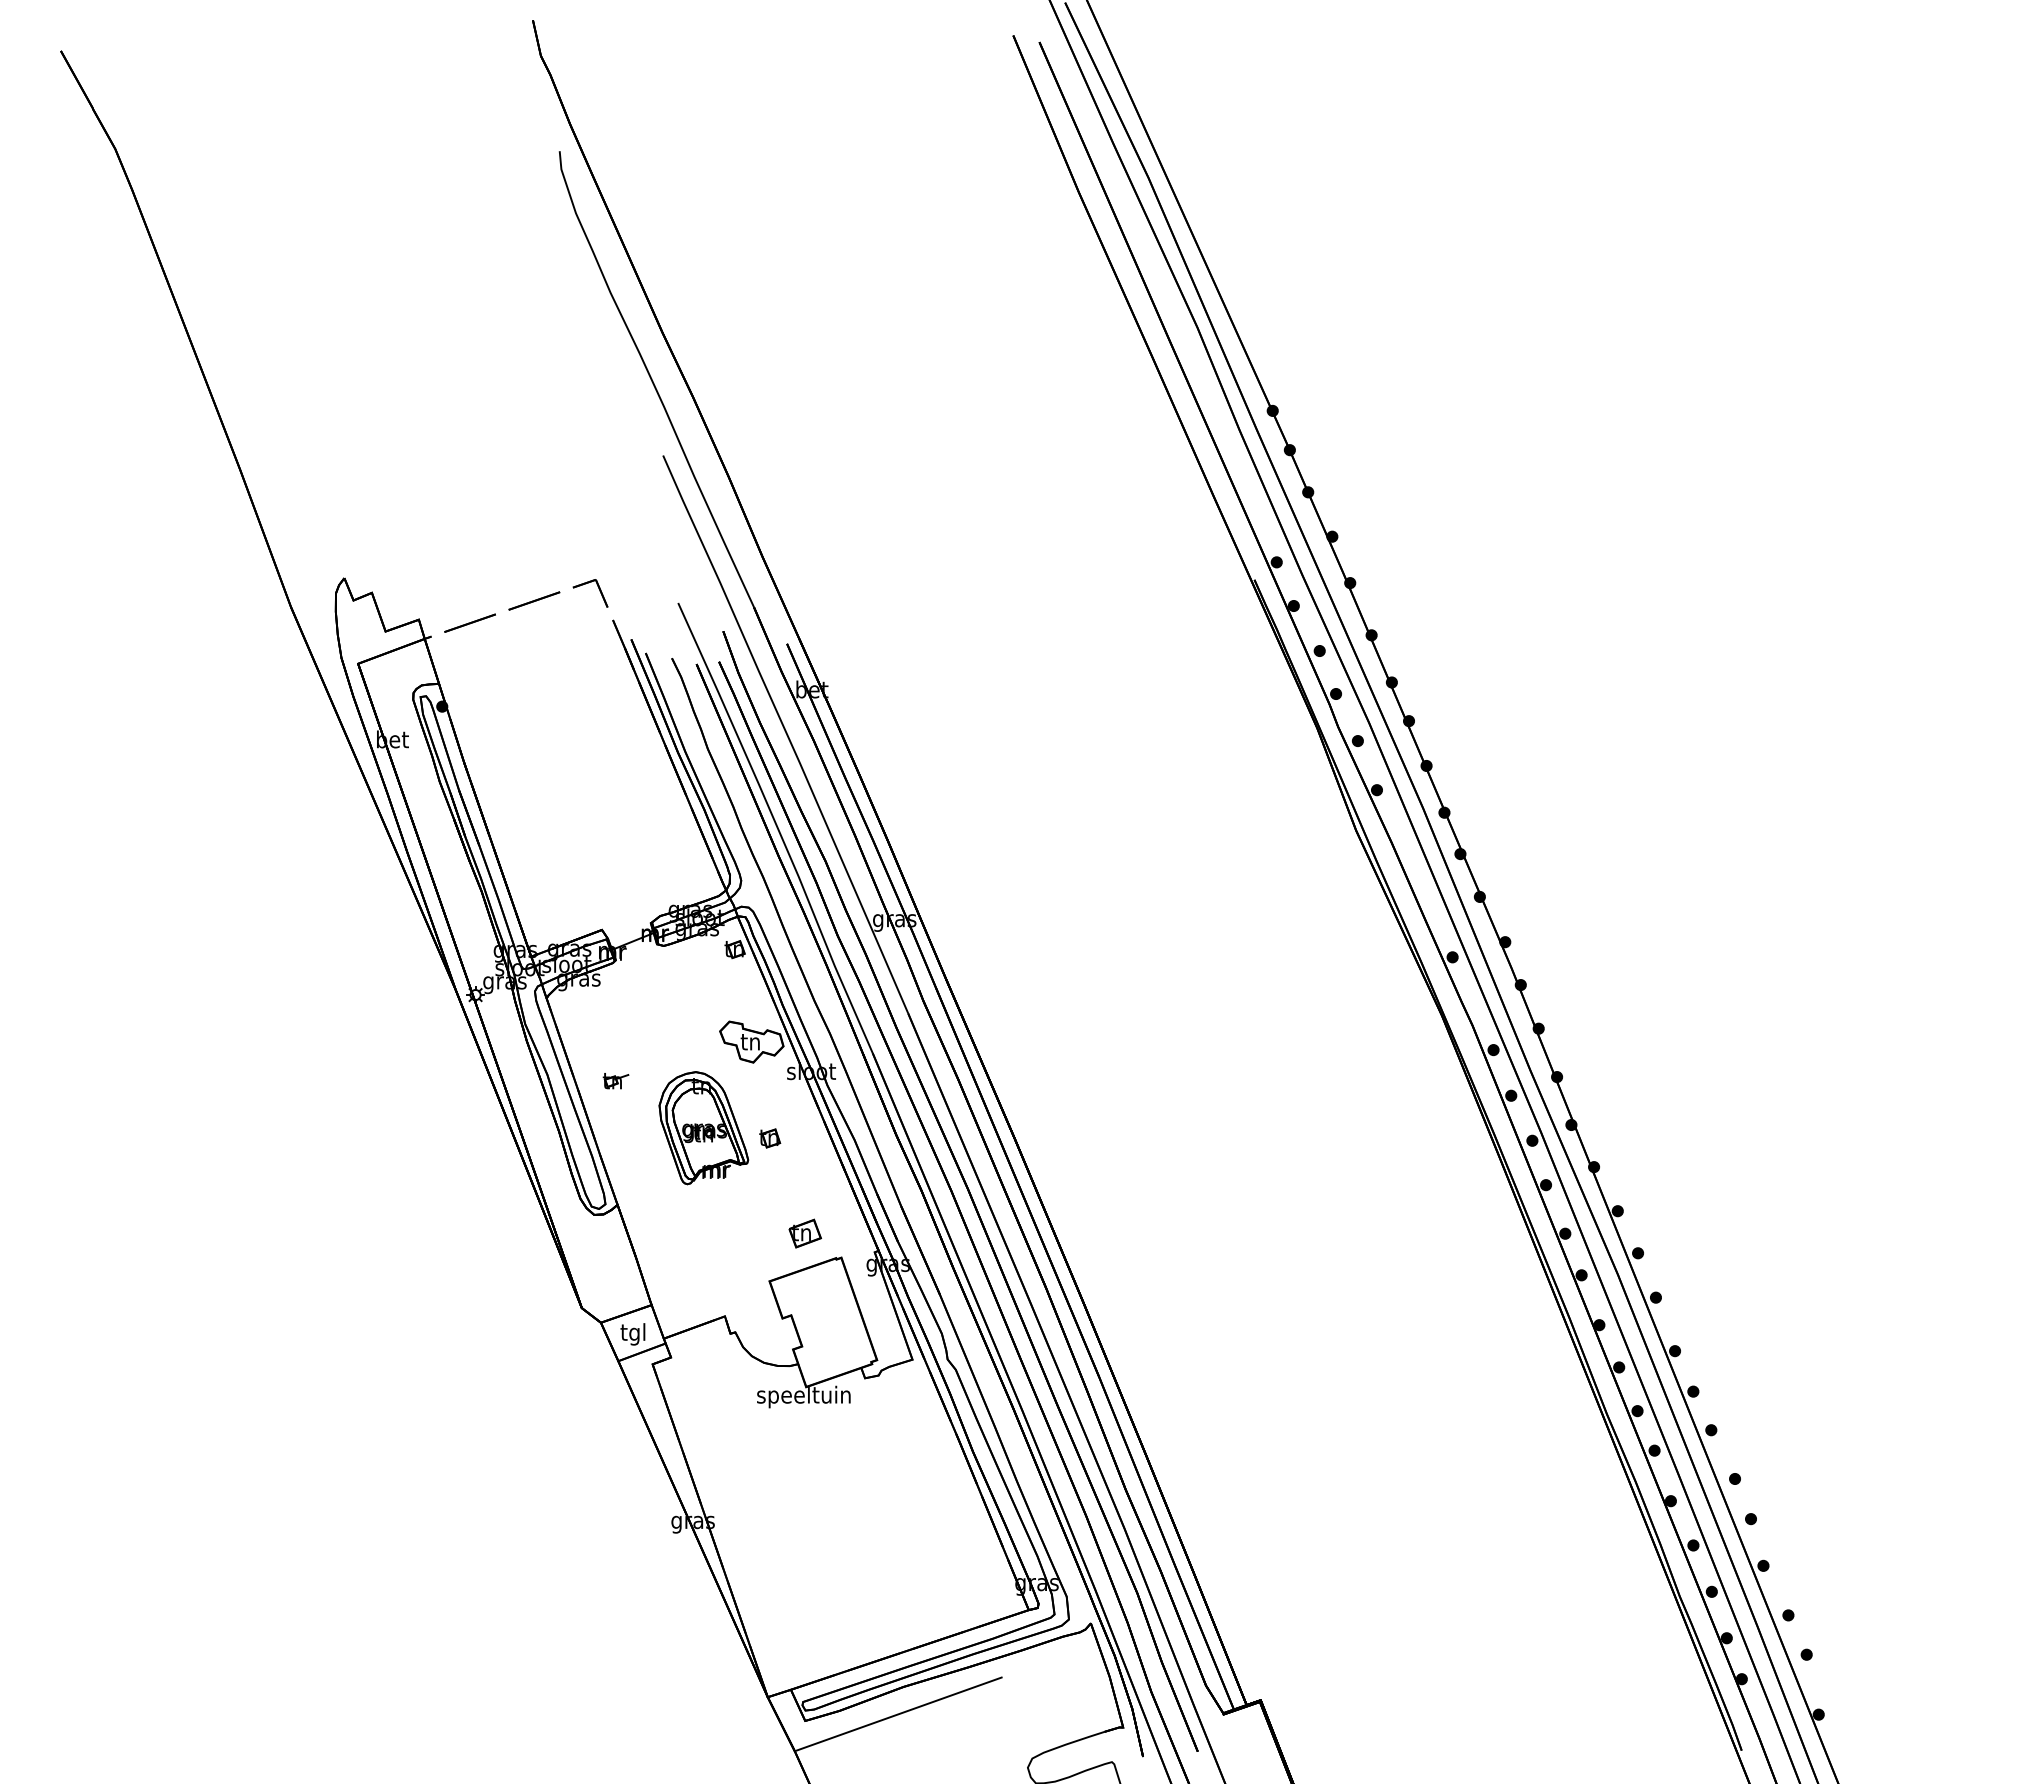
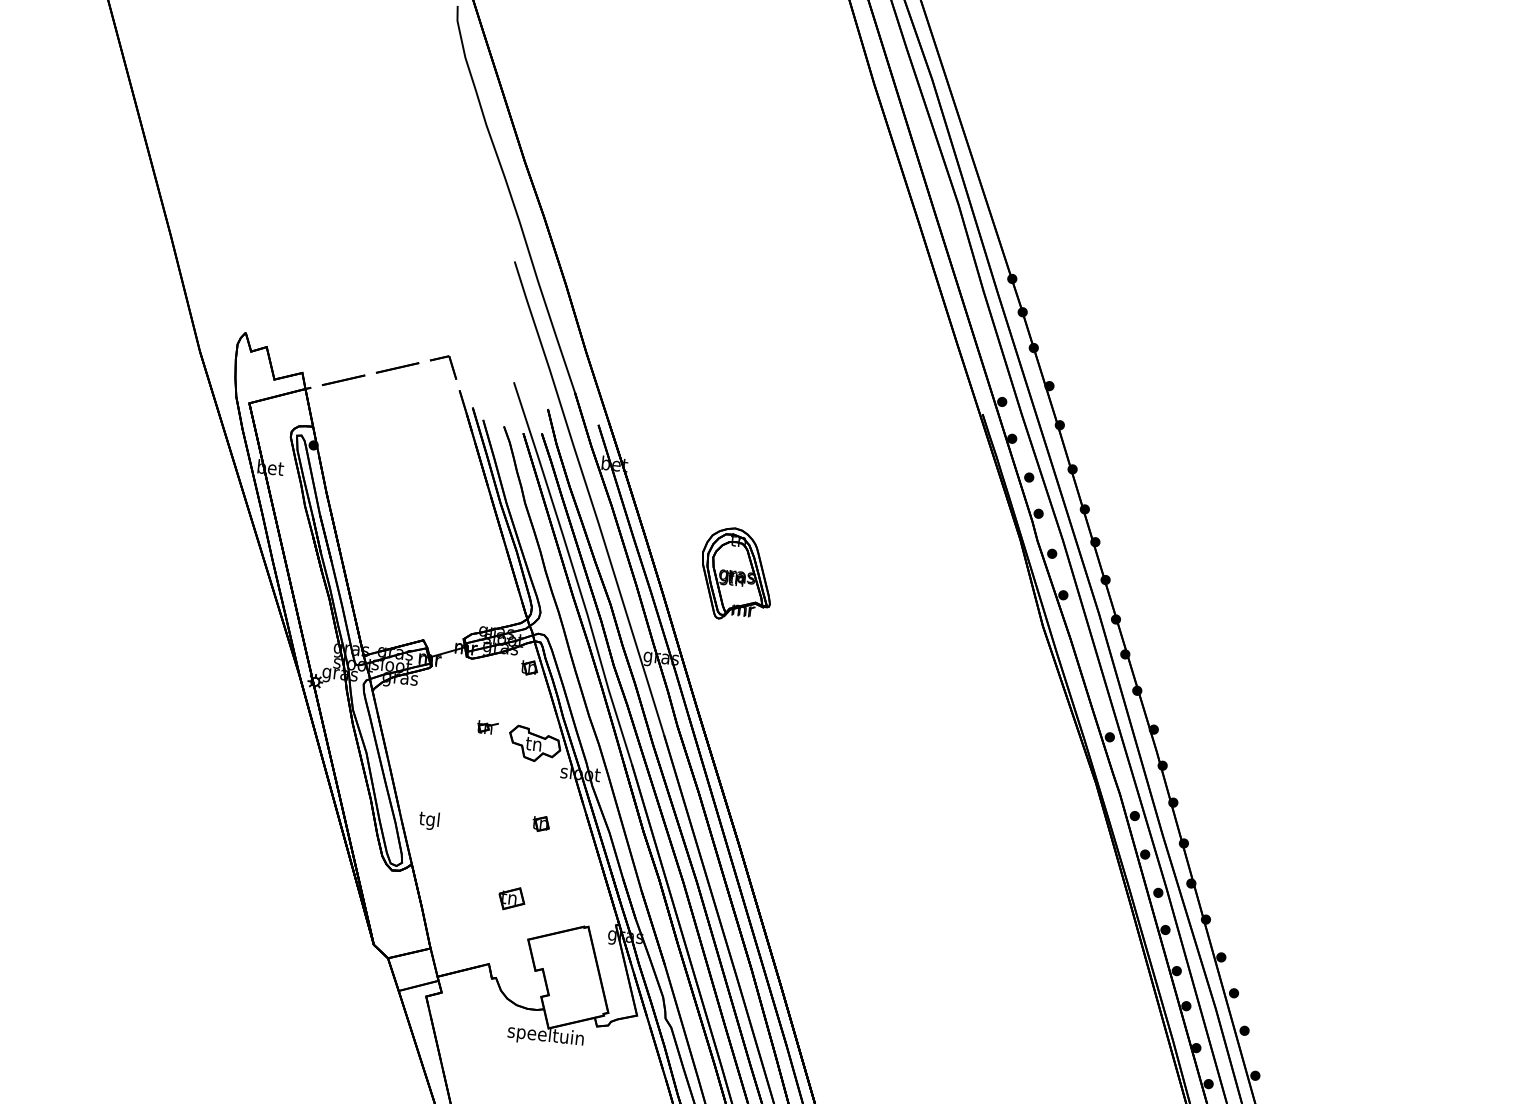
part: (615, 1081) -> (487, 727), moved
part: (703, 1128) -> (736, 574), moved
part: (804, 1233) -> (511, 898), moved
text: (632, 1334) -> (428, 820), moved

